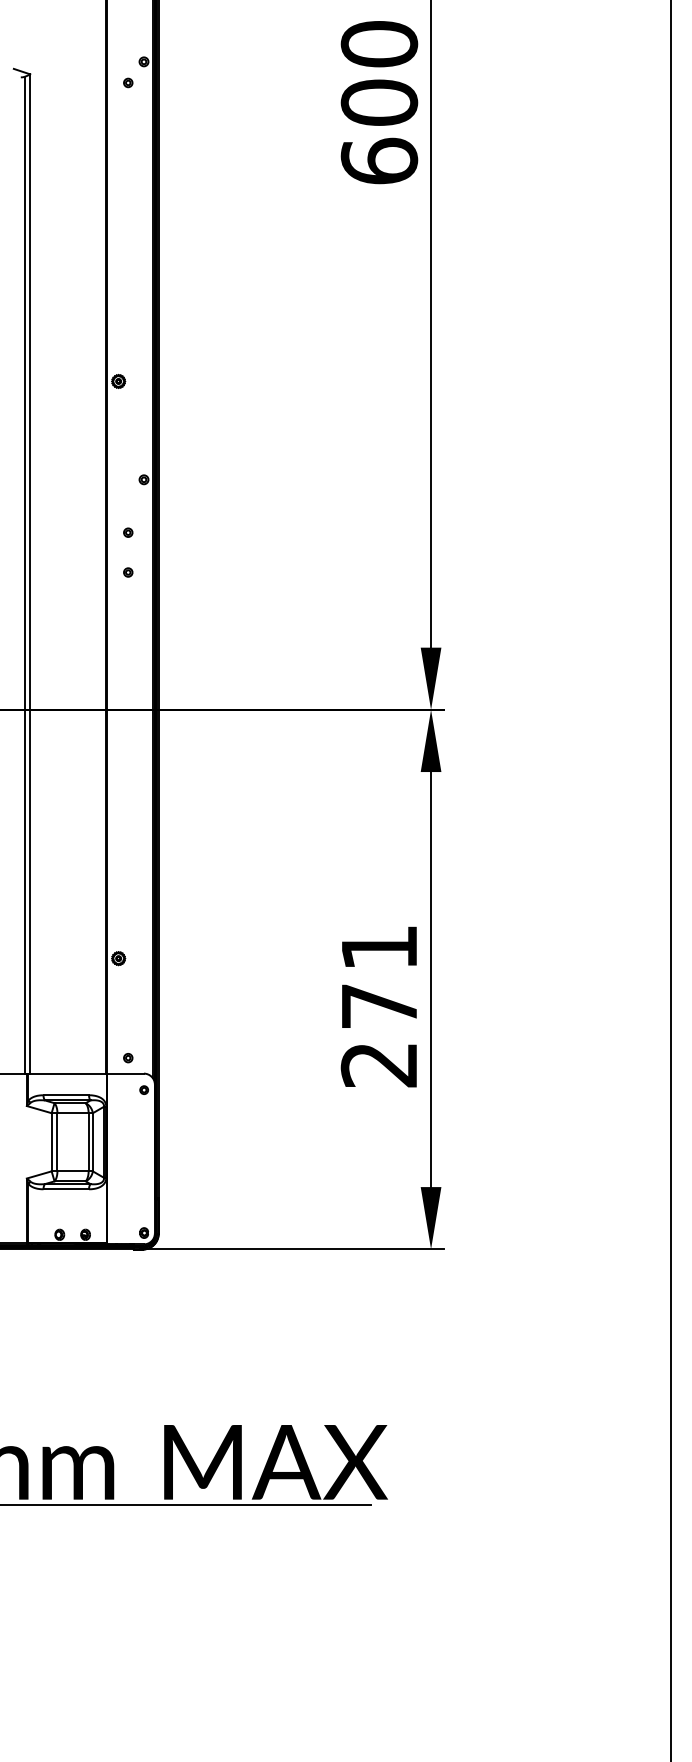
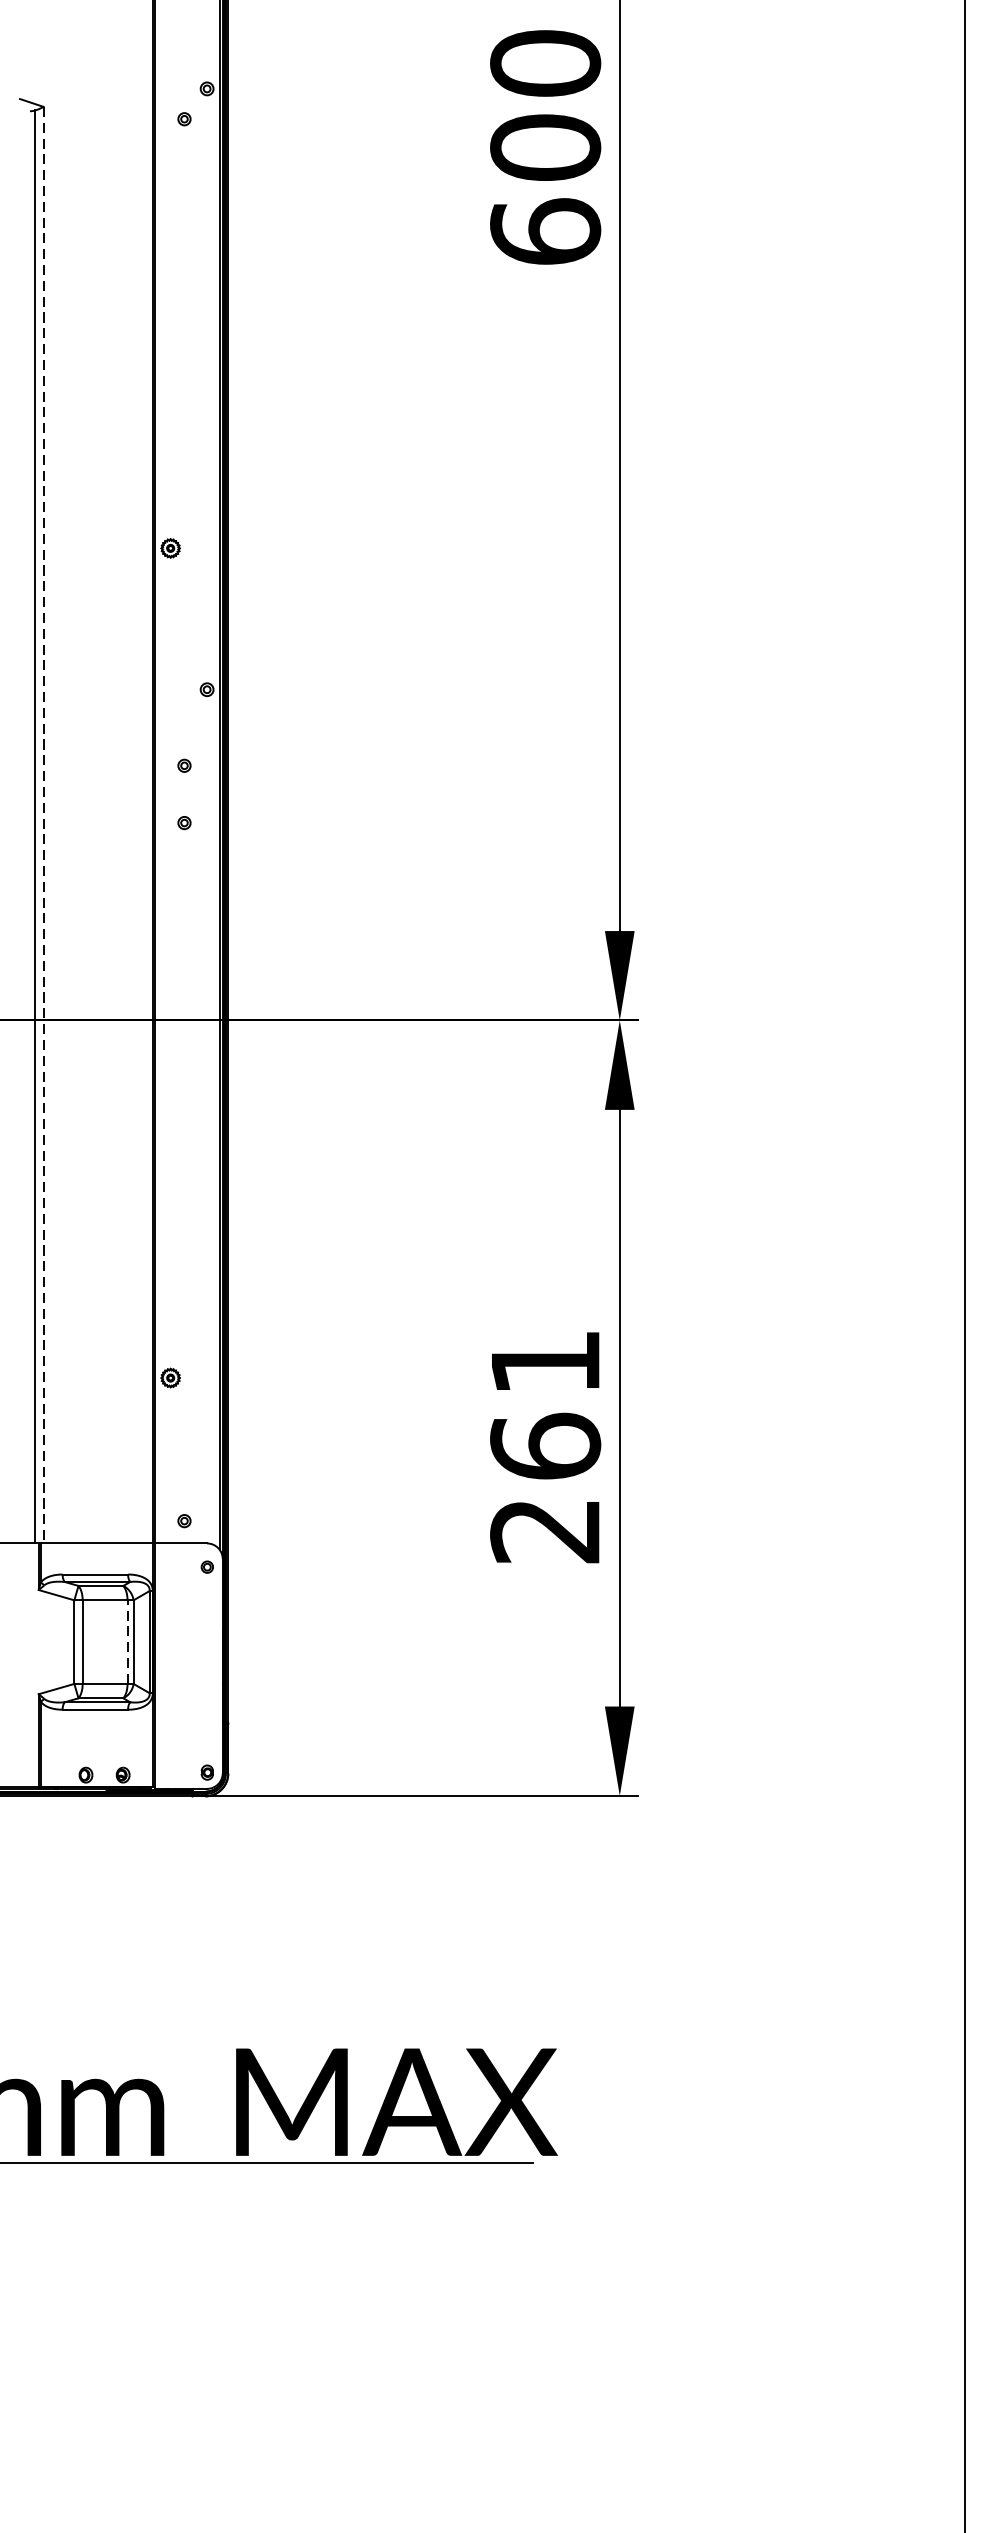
line: (30, 574) -> (43, 825), solid -> dashed
text: (379, 1005) -> (545, 1445), 271 -> 261
line: (88, 1141) -> (127, 1640), solid -> dashed

